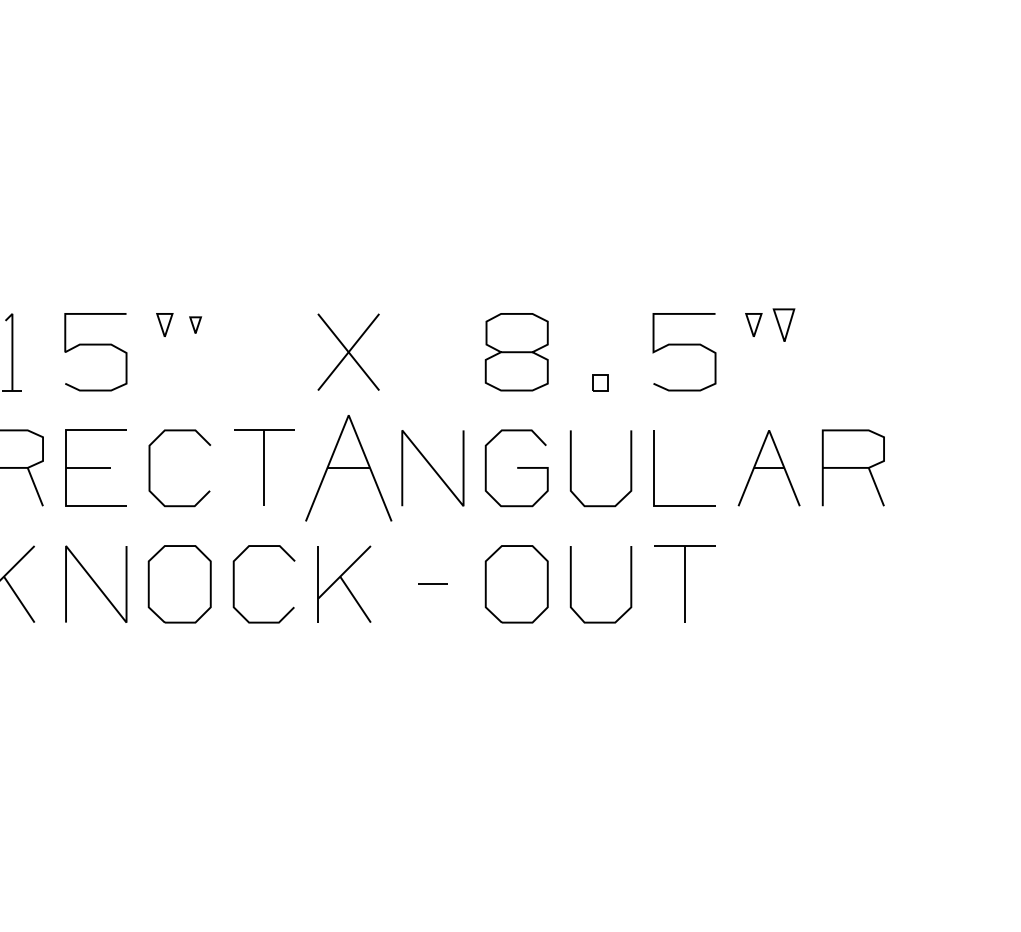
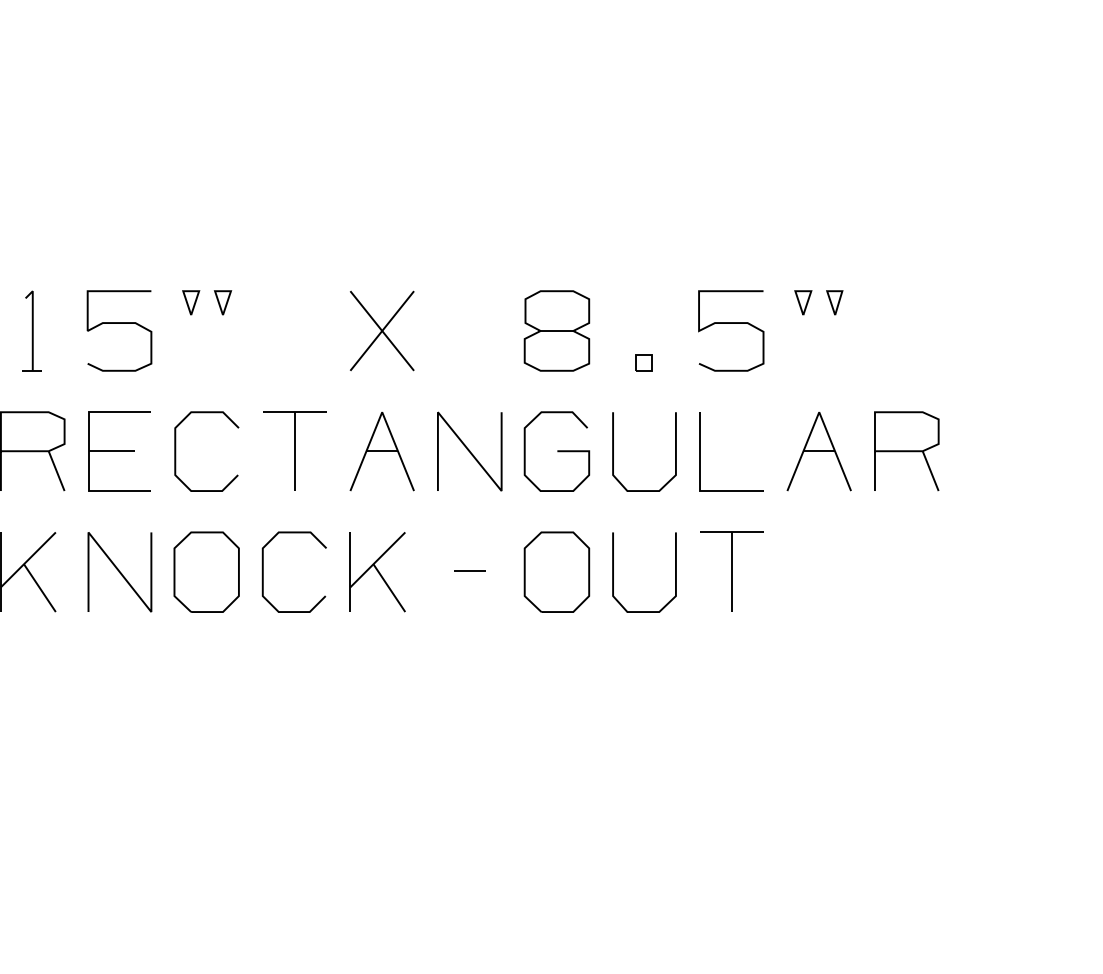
part: (195, 324) -> (223, 302), size x1.43
part: (783, 324) -> (834, 302), size x0.71
part: (347, 468) -> (381, 451), size x0.71

